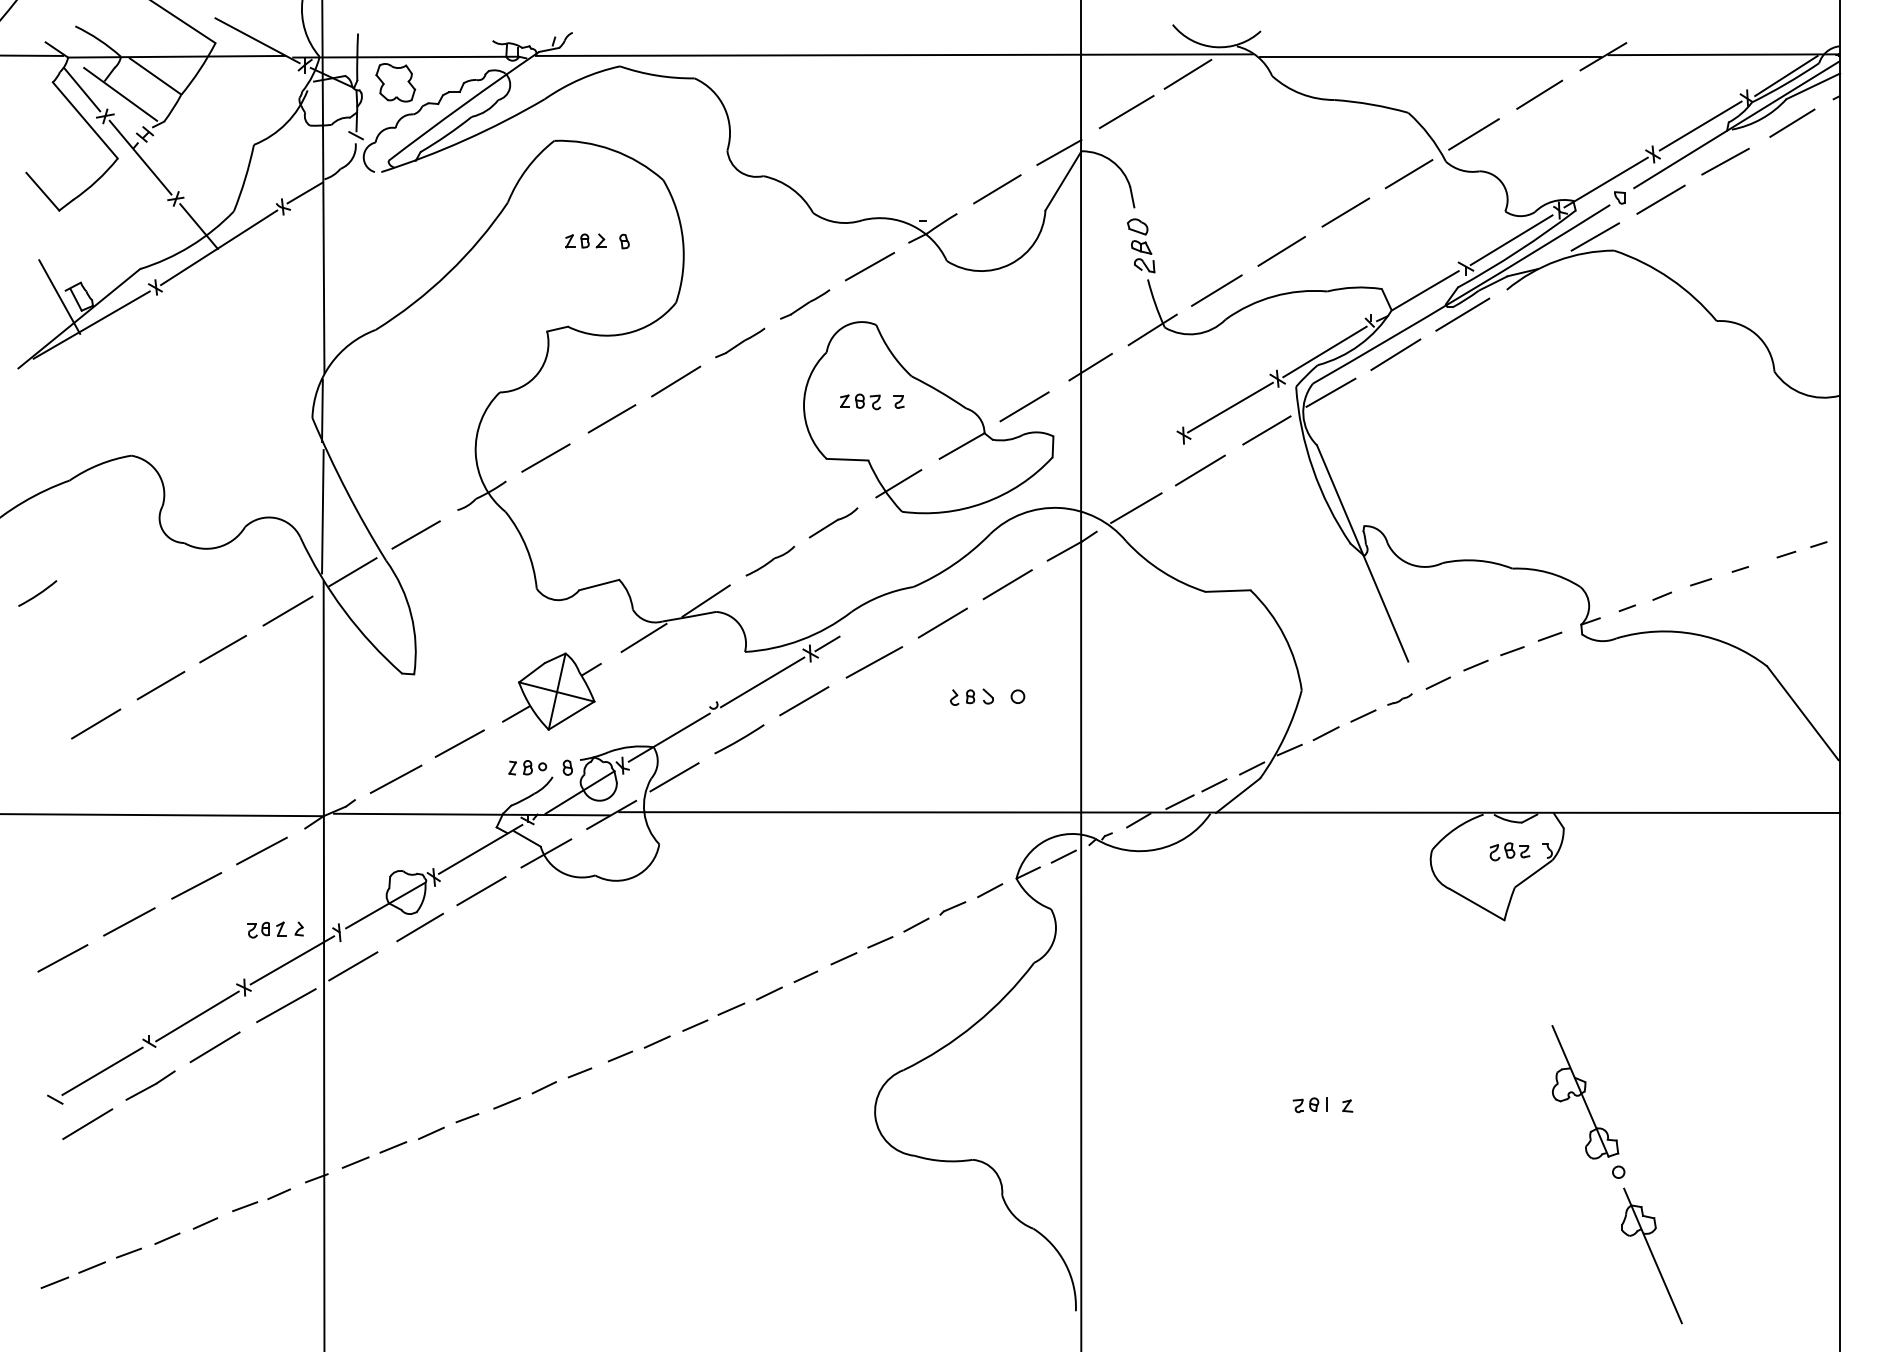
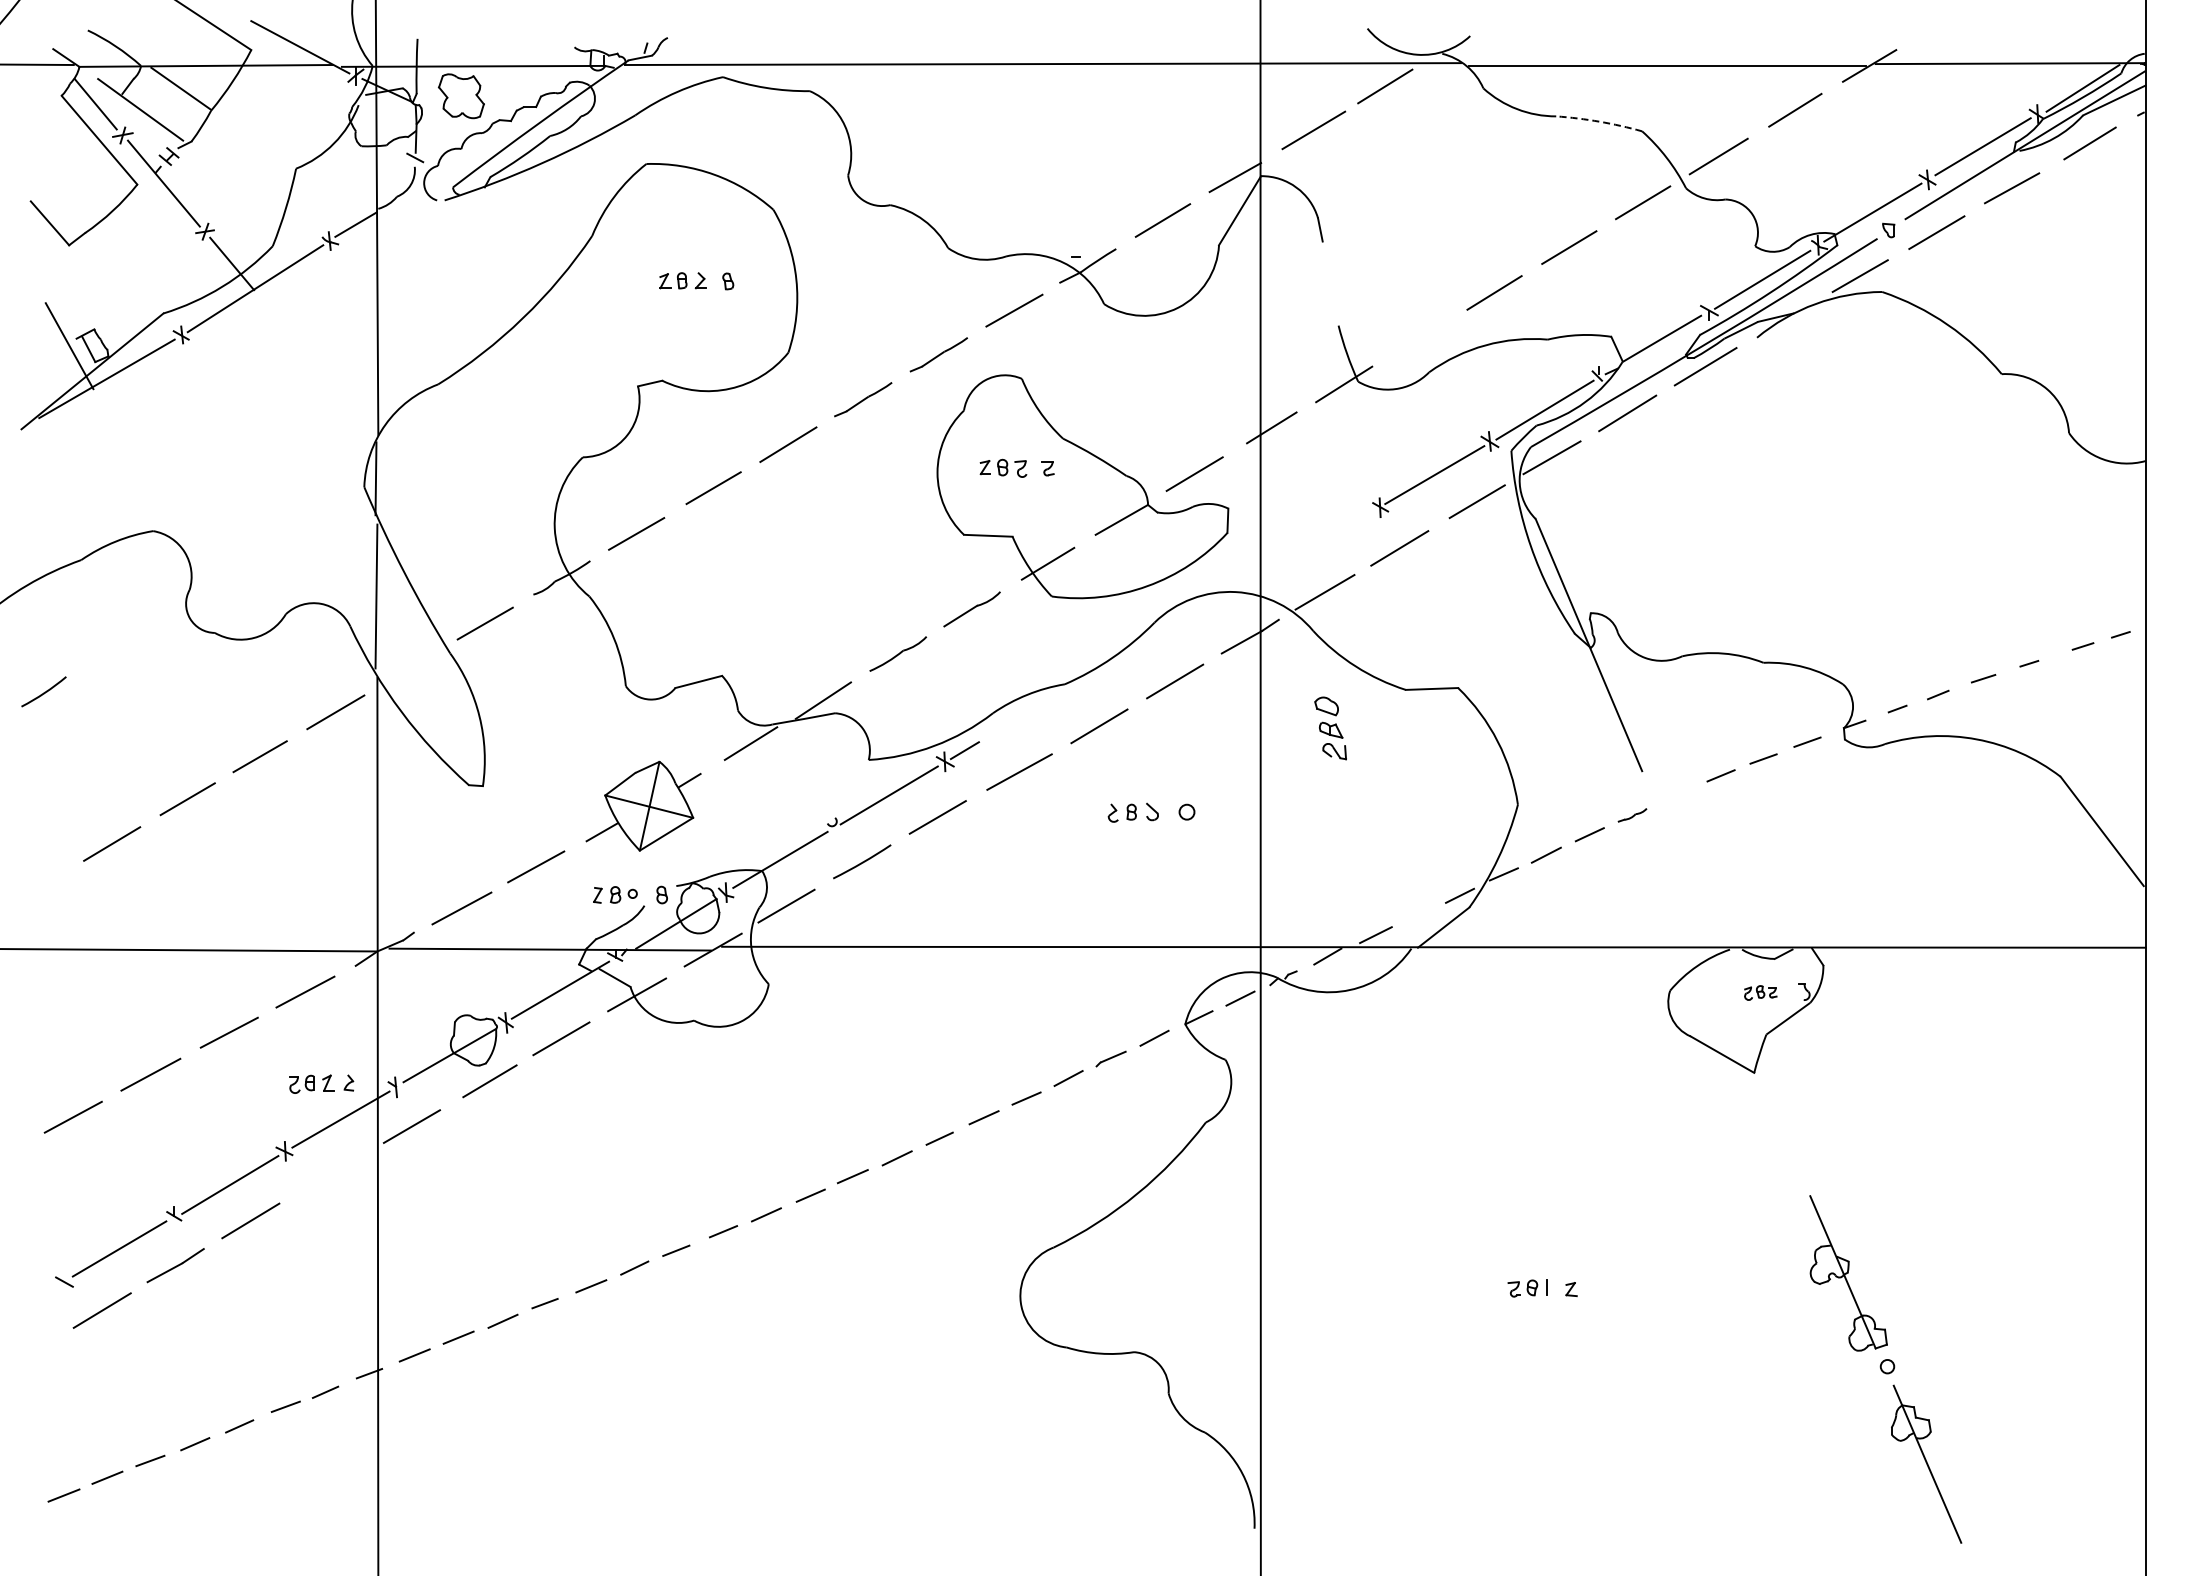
arc: (1371, 104) -> (1599, 121), solid -> dashed
part: (1141, 245) -> (1330, 728), moved
line: (1216, 290) -> (1418, 338), removed
line: (352, 571) -> (411, 666), removed
line: (1437, 682) -> (1676, 795), removed
line: (1214, 785) -> (1416, 915), removed
part: (1509, 851) -> (1760, 992), size x0.7
line: (286, 1005) -> (333, 1172), removed

